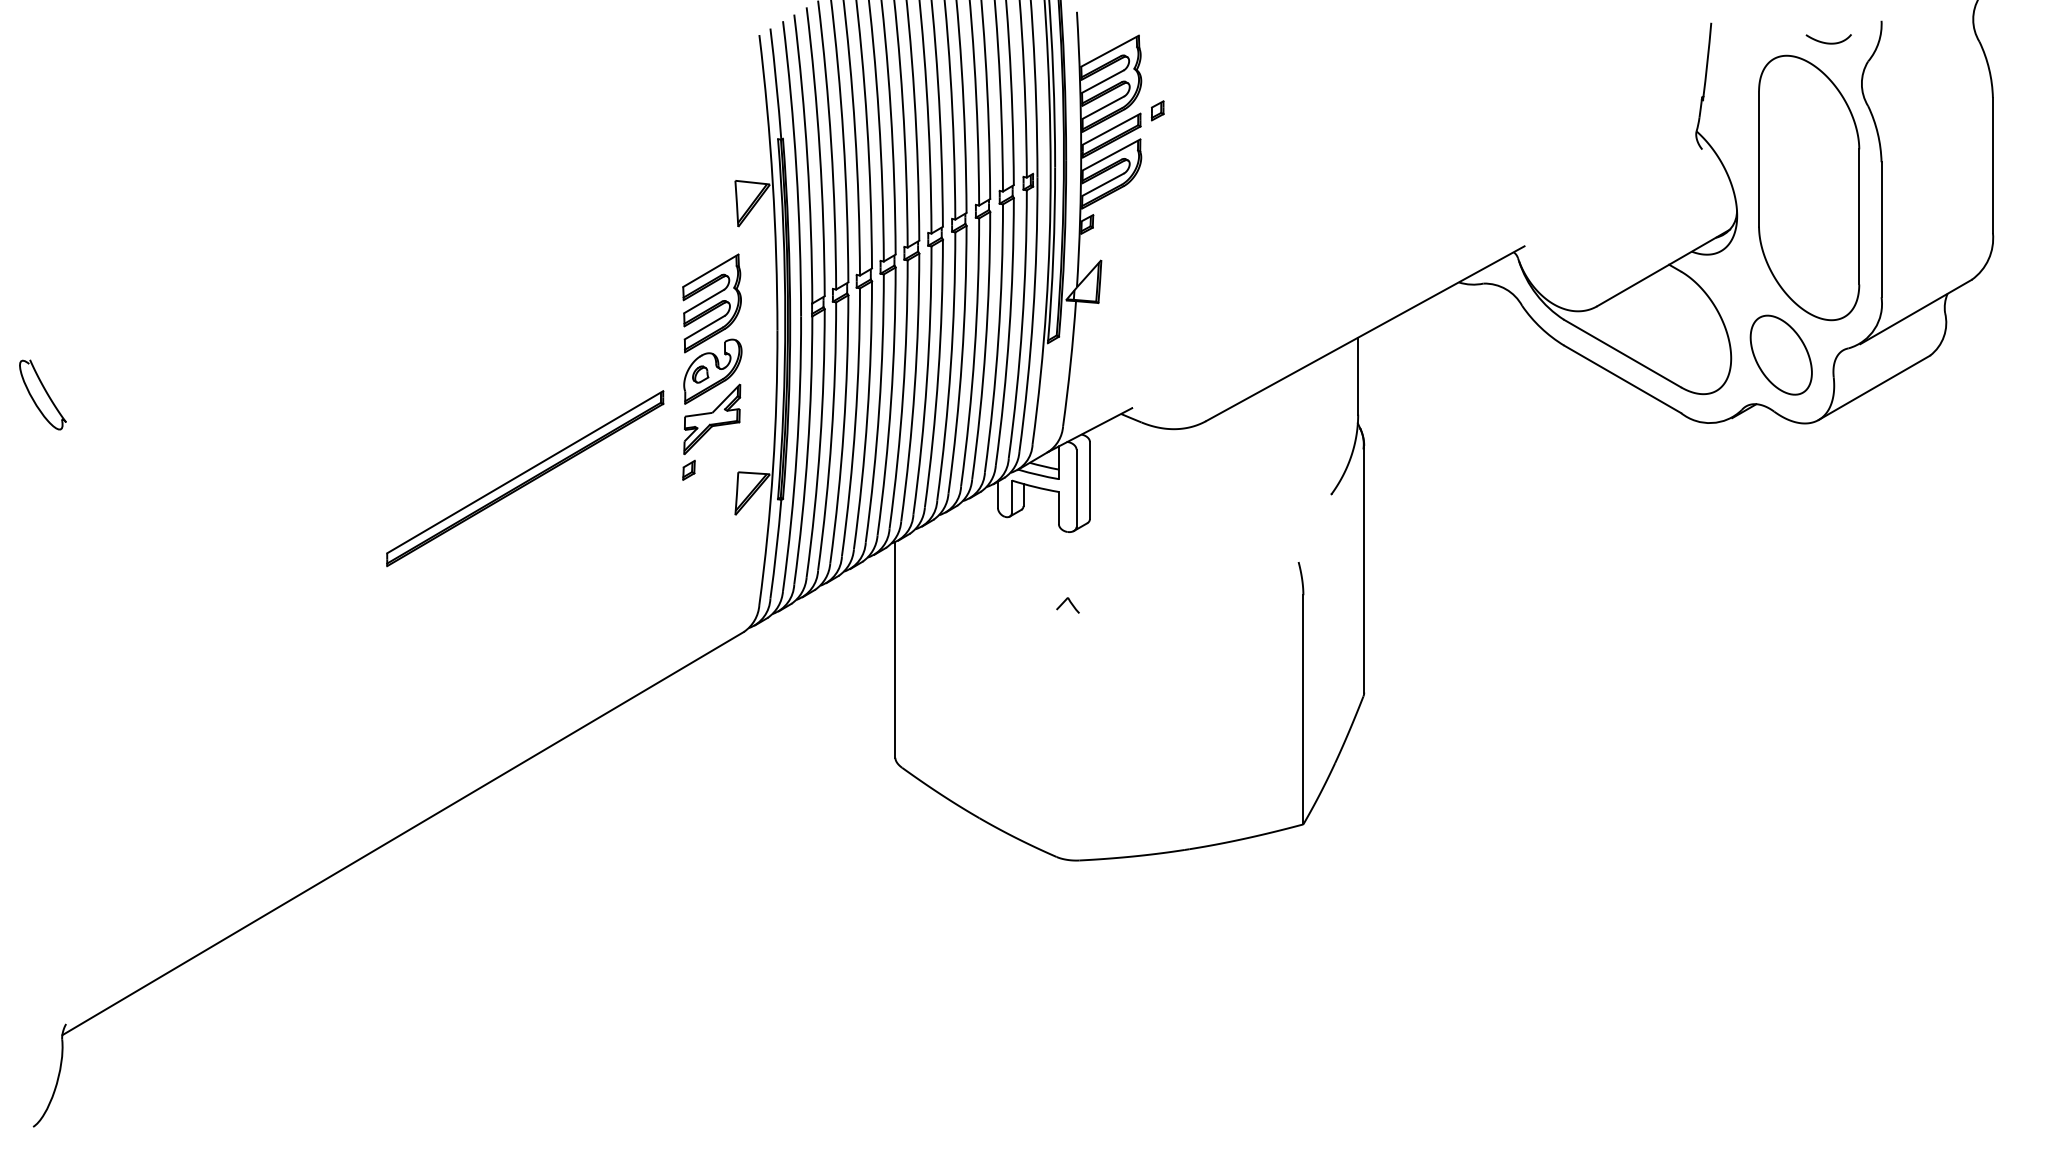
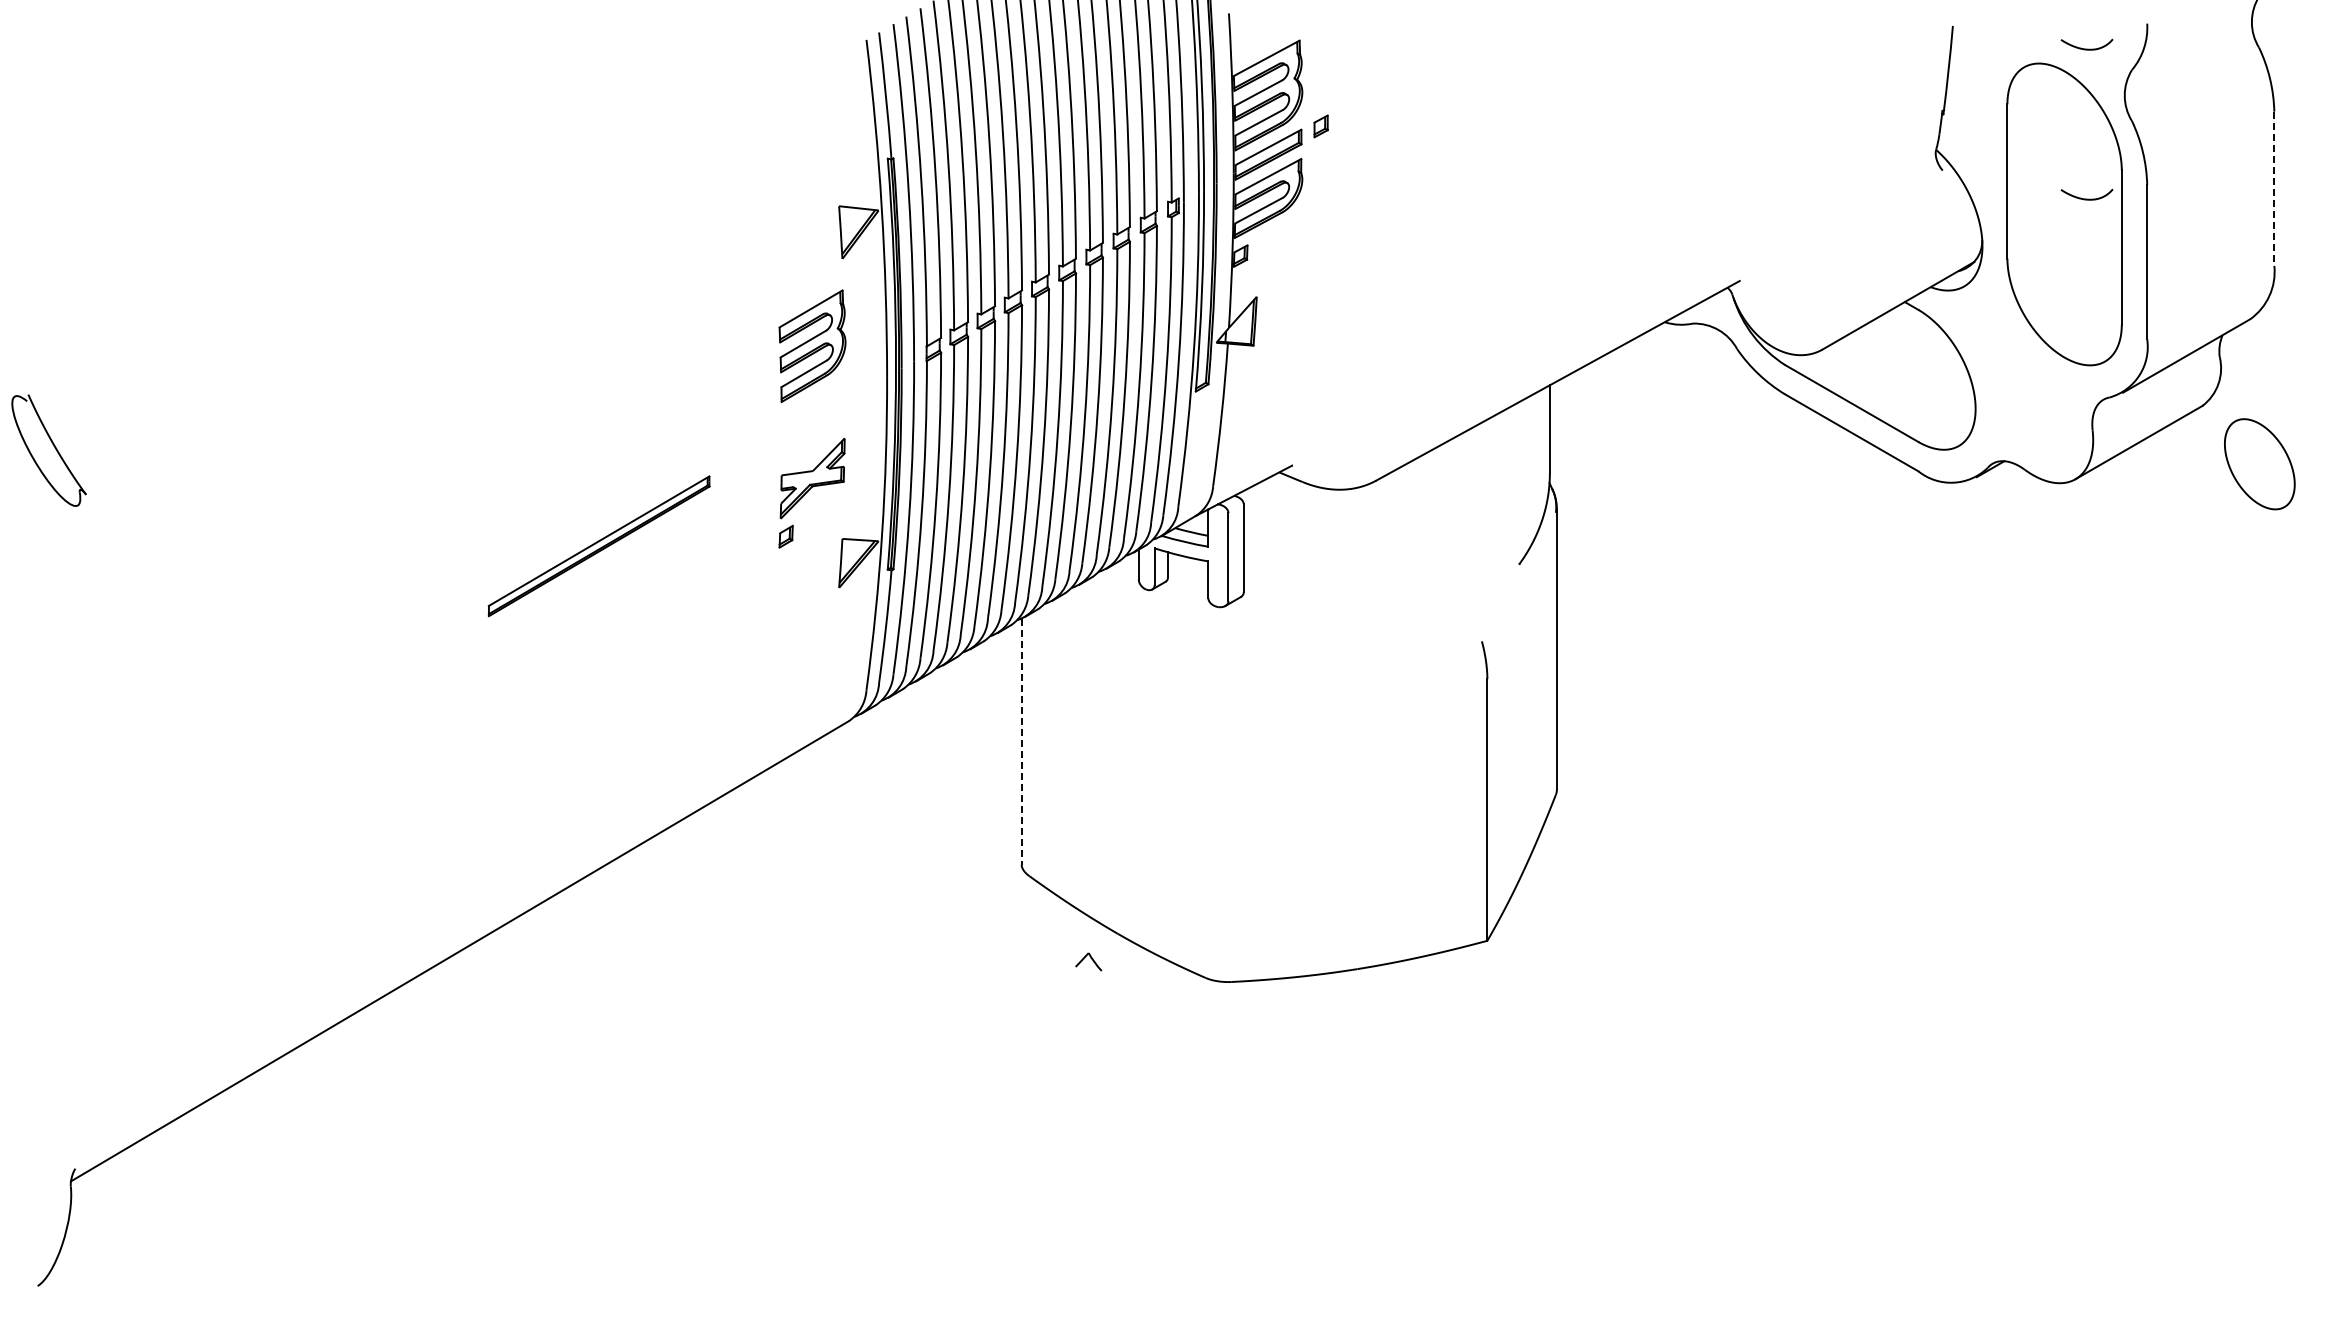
line: (1993, 166) -> (2274, 189), solid -> dashed
curve: (1828, 174) -> (2086, 198), added
part: (1781, 355) -> (2259, 464), moved
part: (712, 371) -> (813, 423), removed
part: (42, 394) -> (48, 450), size x1.4
part: (524, 478) -> (598, 546), size x0.7
part: (1067, 605) -> (1088, 961), moved
line: (895, 650) -> (1021, 742), solid -> dashed

